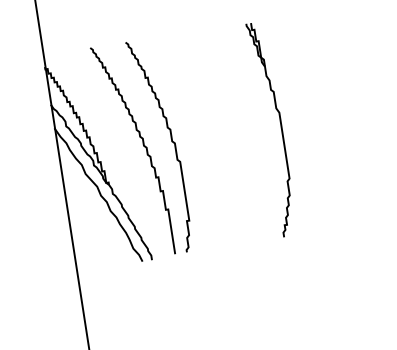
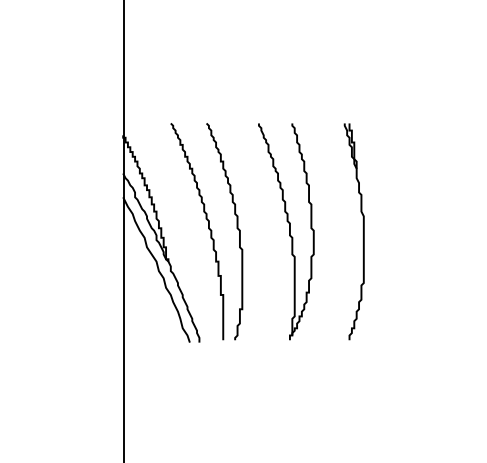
part: (280, 127) -> (362, 231), moved
part: (221, 137) -> (286, 231), added

